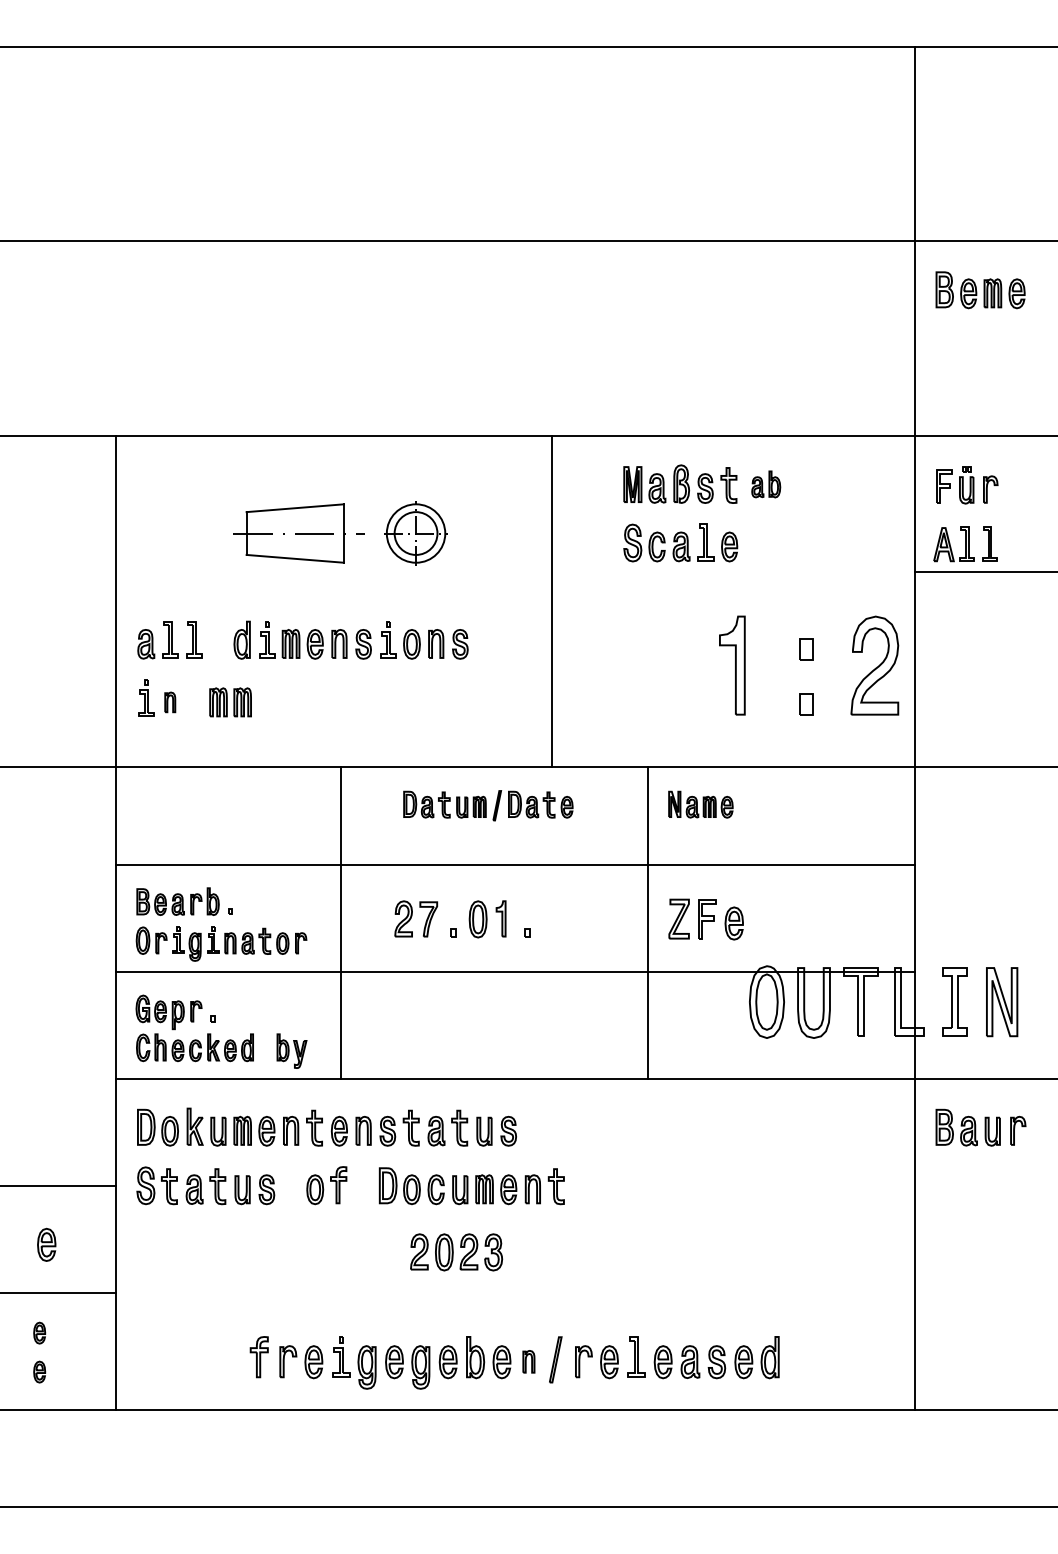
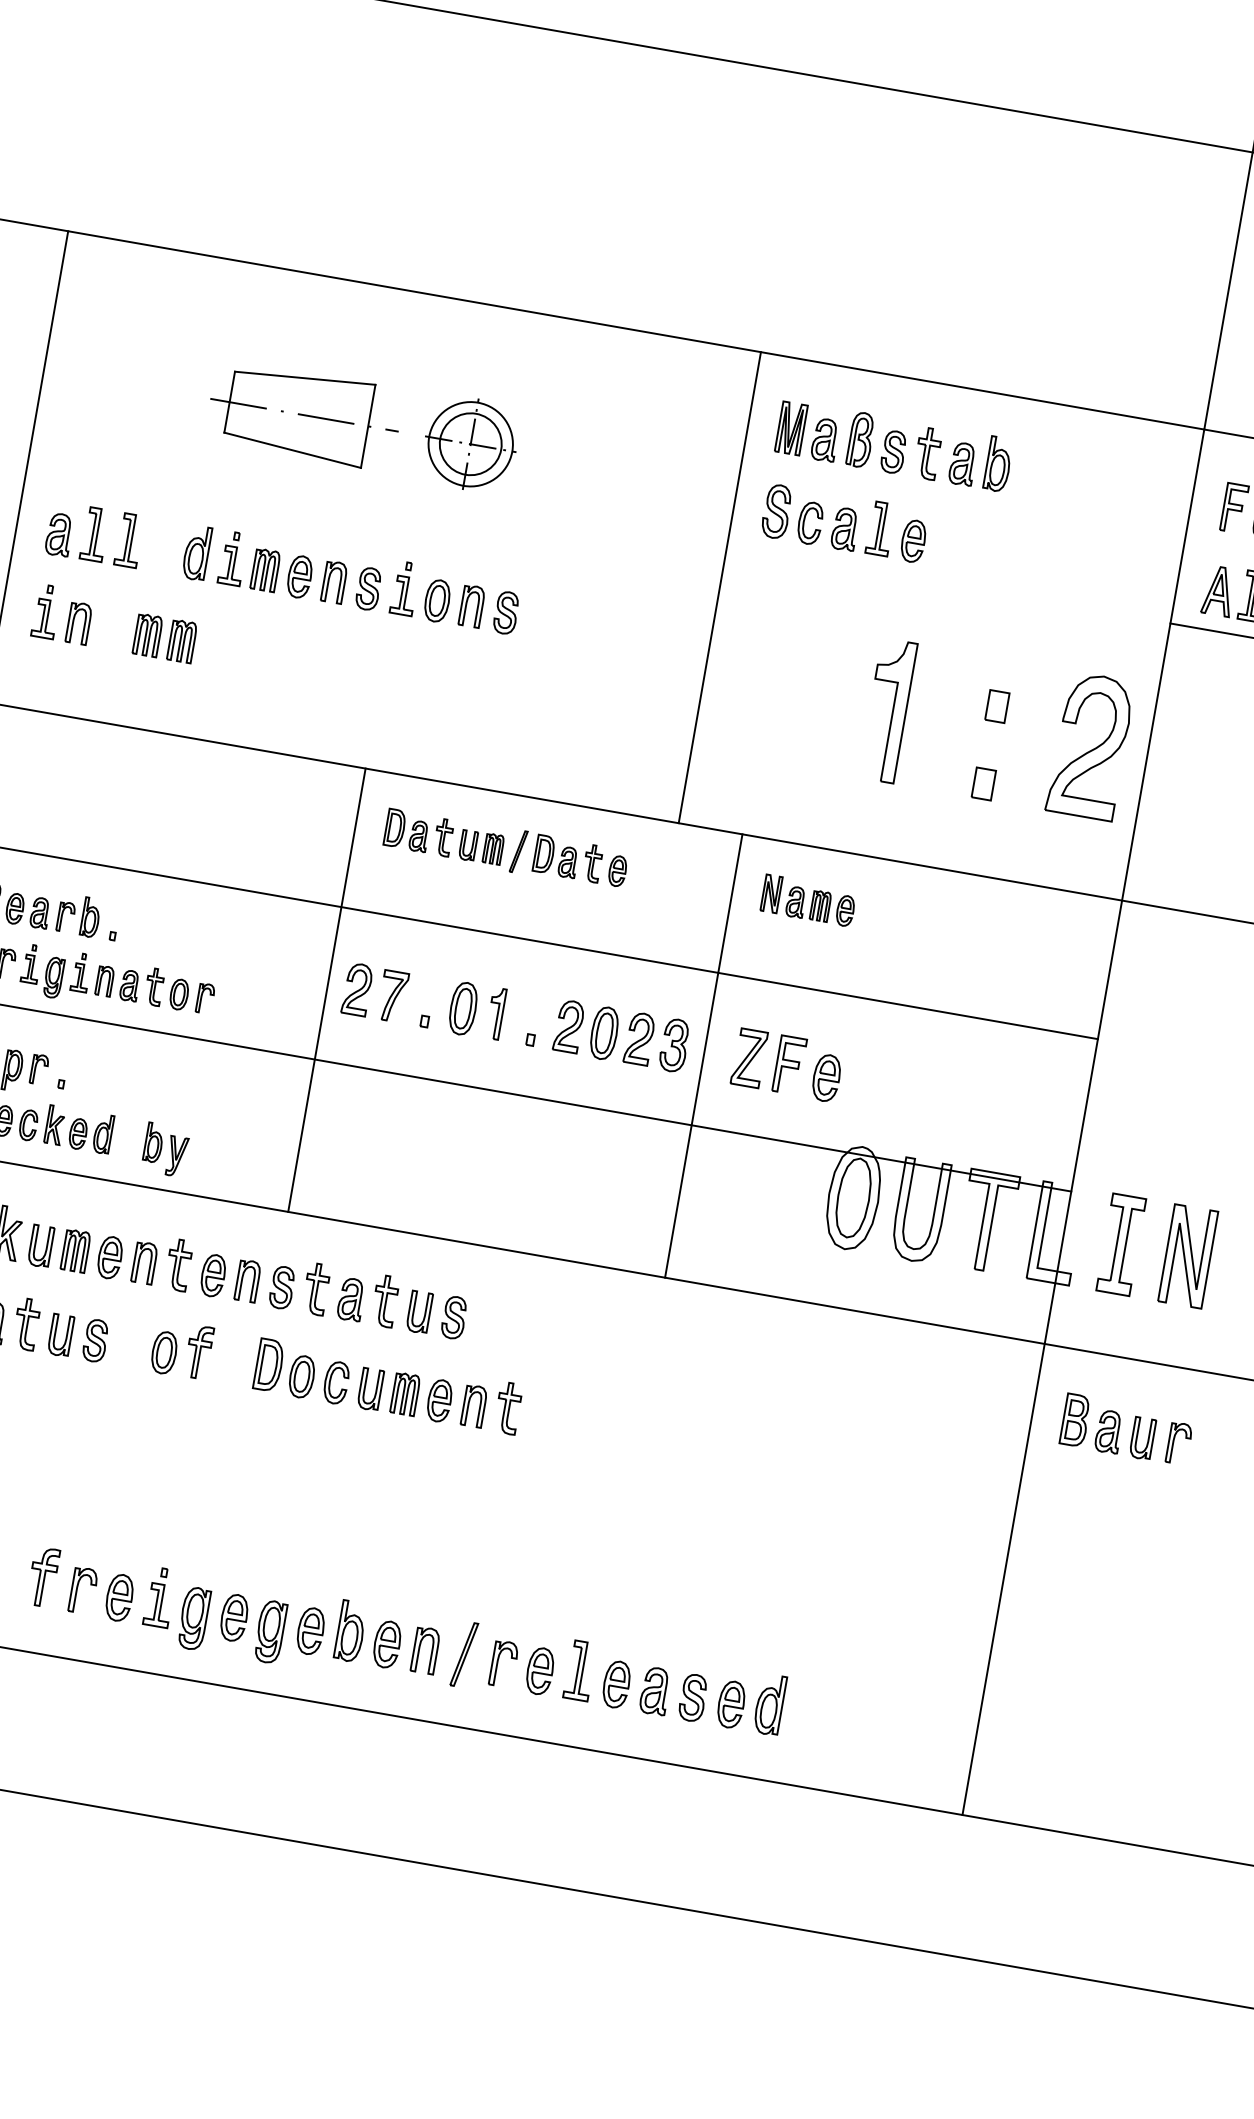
part: (766, 484) -> (981, 461), size x1.43
line: (552, 601) -> (720, 587), moved
part: (170, 702) -> (79, 623), size x1.43
line: (340, 922) -> (326, 989), moved
part: (456, 1252) -> (621, 1036), moved
part: (528, 1361) -> (425, 1650), size x1.43

